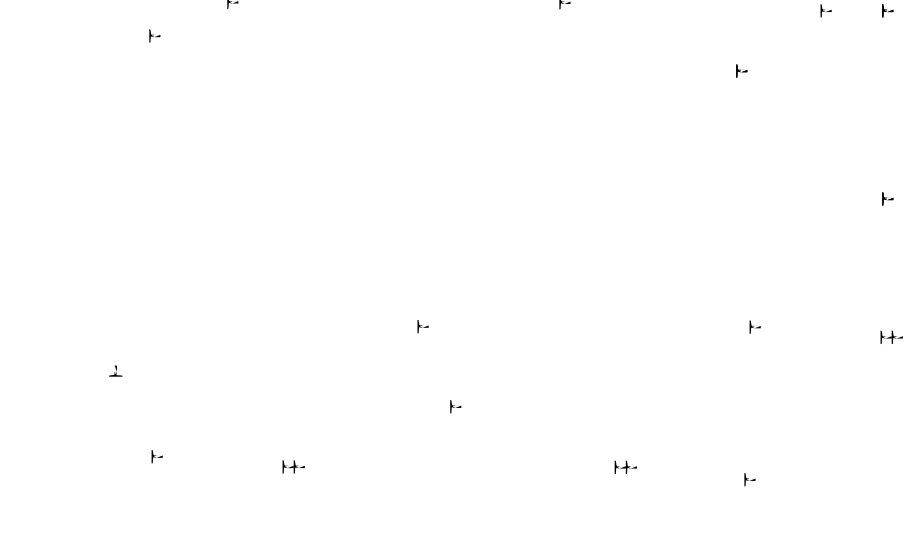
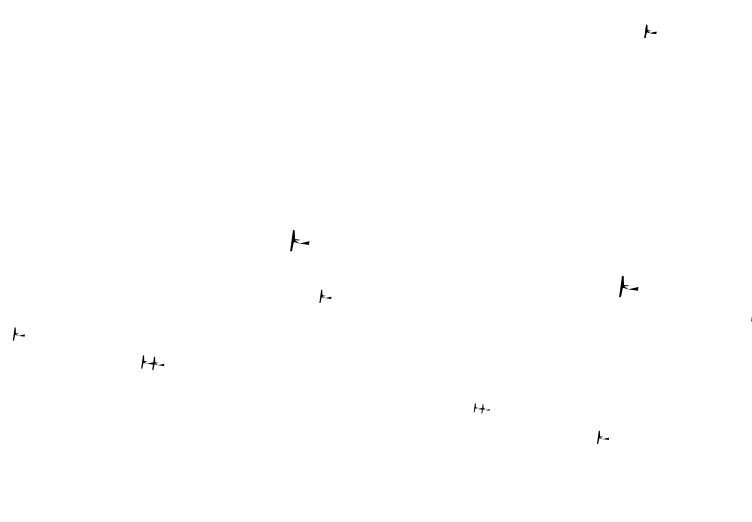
part: (422, 326) -> (299, 241), size x1.6
part: (754, 326) -> (628, 286), size x1.6
part: (455, 406) -> (325, 296), moved
part: (625, 466) -> (481, 408), size x0.7

